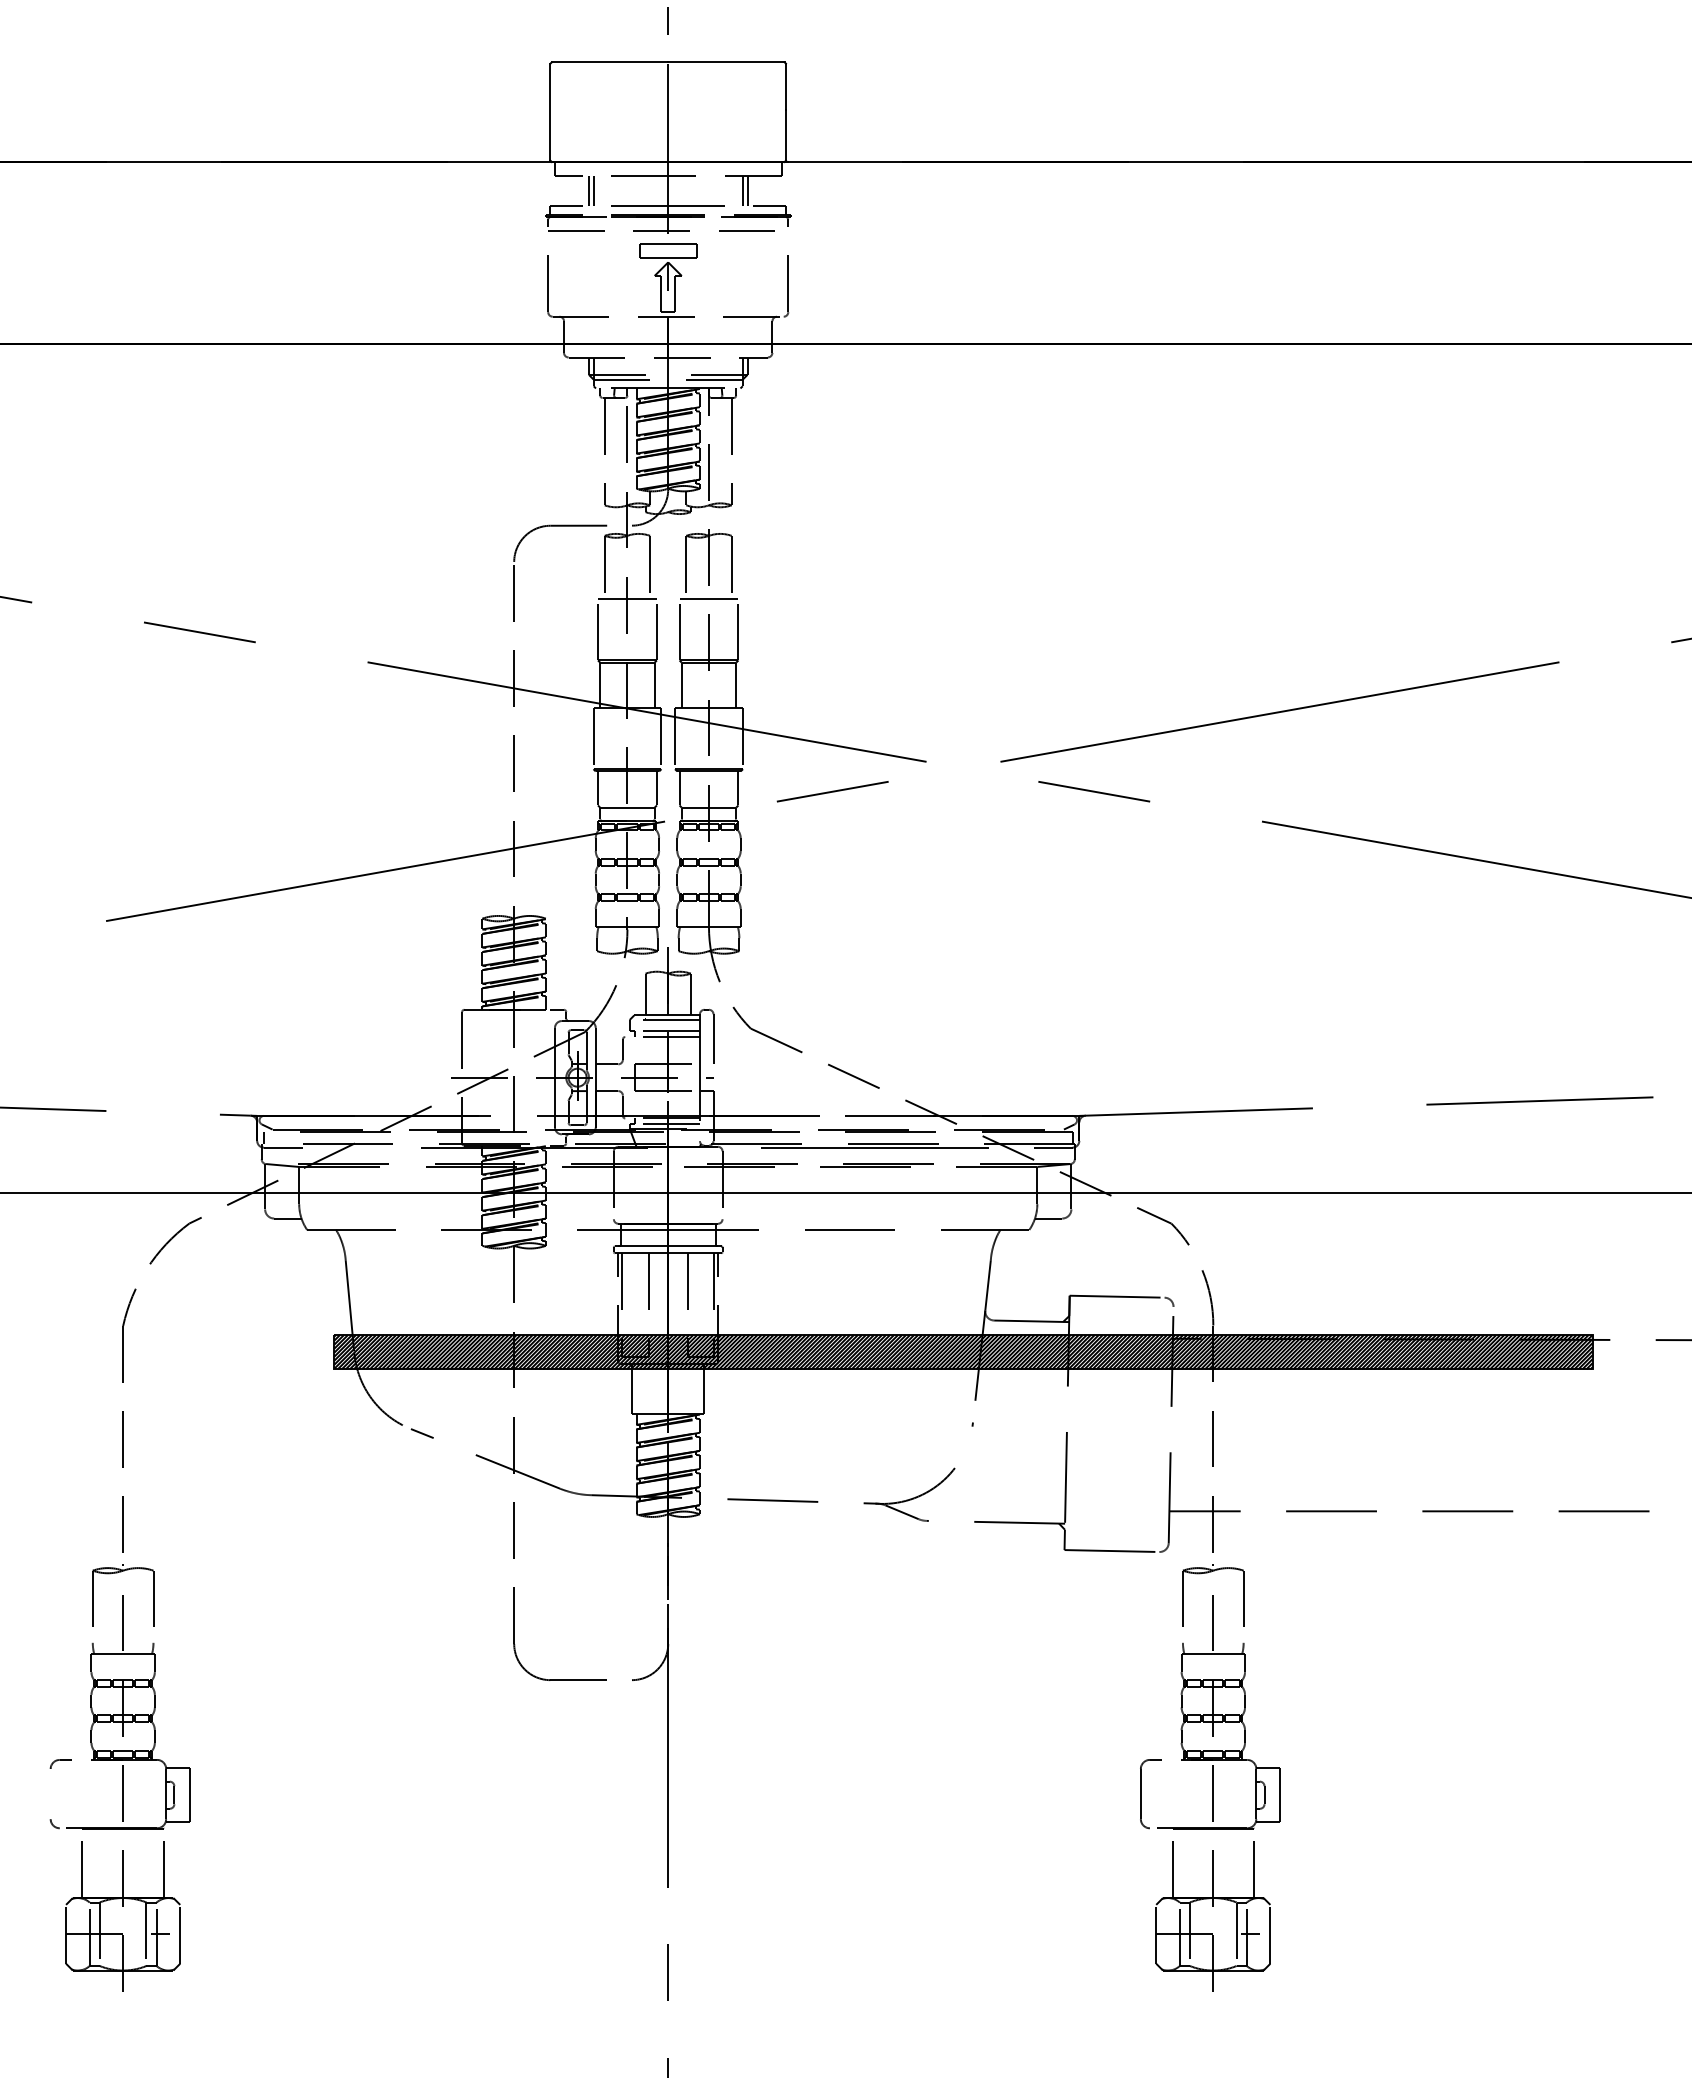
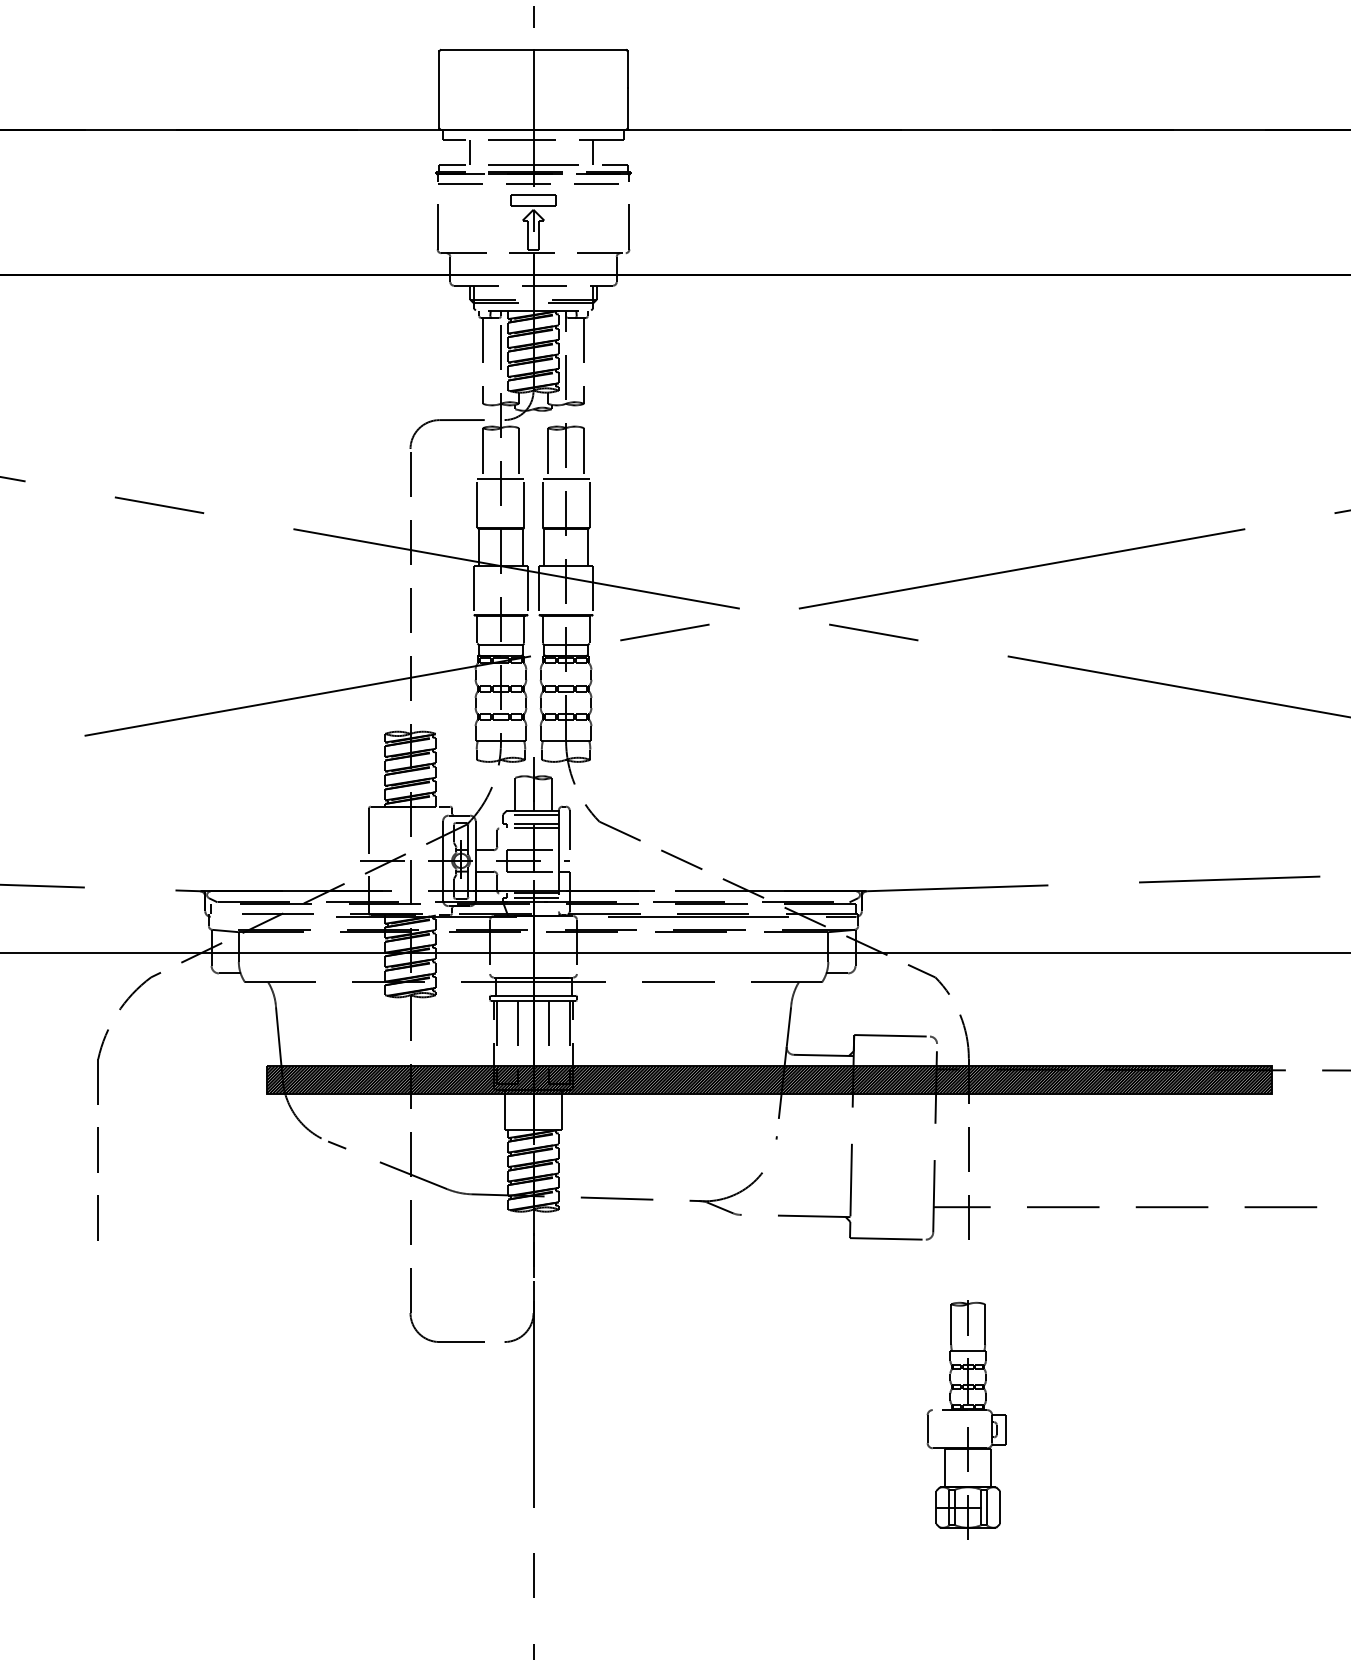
line: (593, 190) -> (473, 152), removed
line: (747, 190) -> (596, 152), removed
line: (283, 1147) -> (226, 916), removed
part: (119, 1777) -> (95, 1419), removed
part: (1210, 1777) -> (966, 1419), size x0.7

